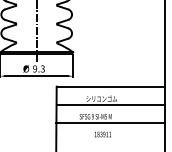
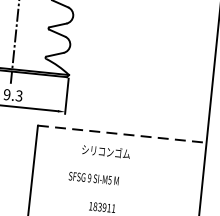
line: (111, 86) -> (123, 134), solid -> dashed
line: (110, 104) -> (118, 161), removed
line: (110, 123) -> (115, 191), removed

